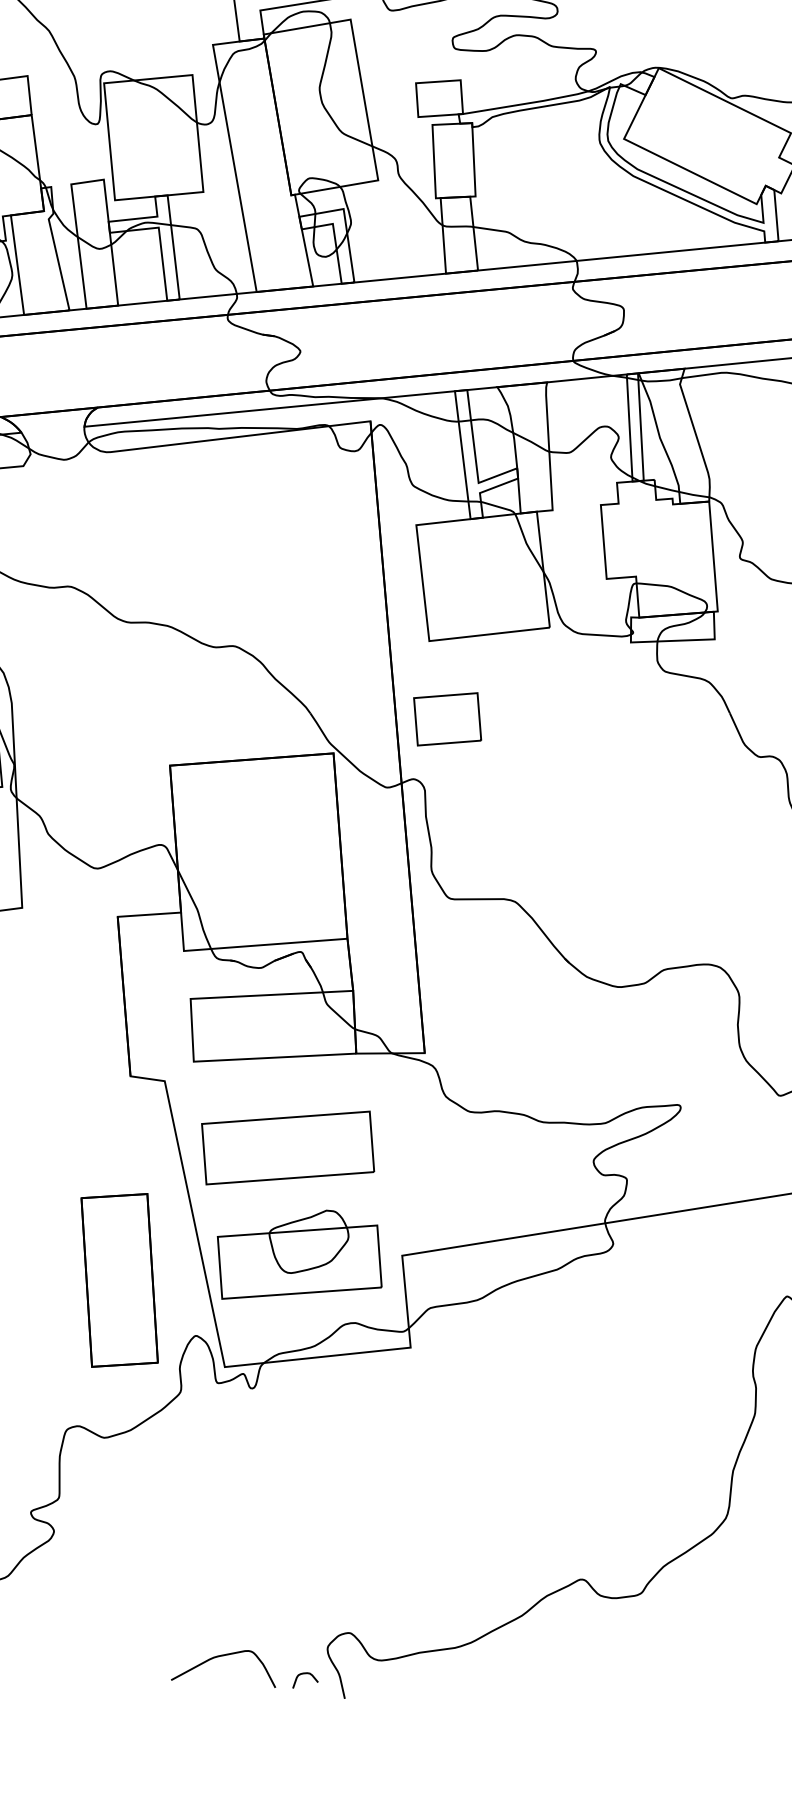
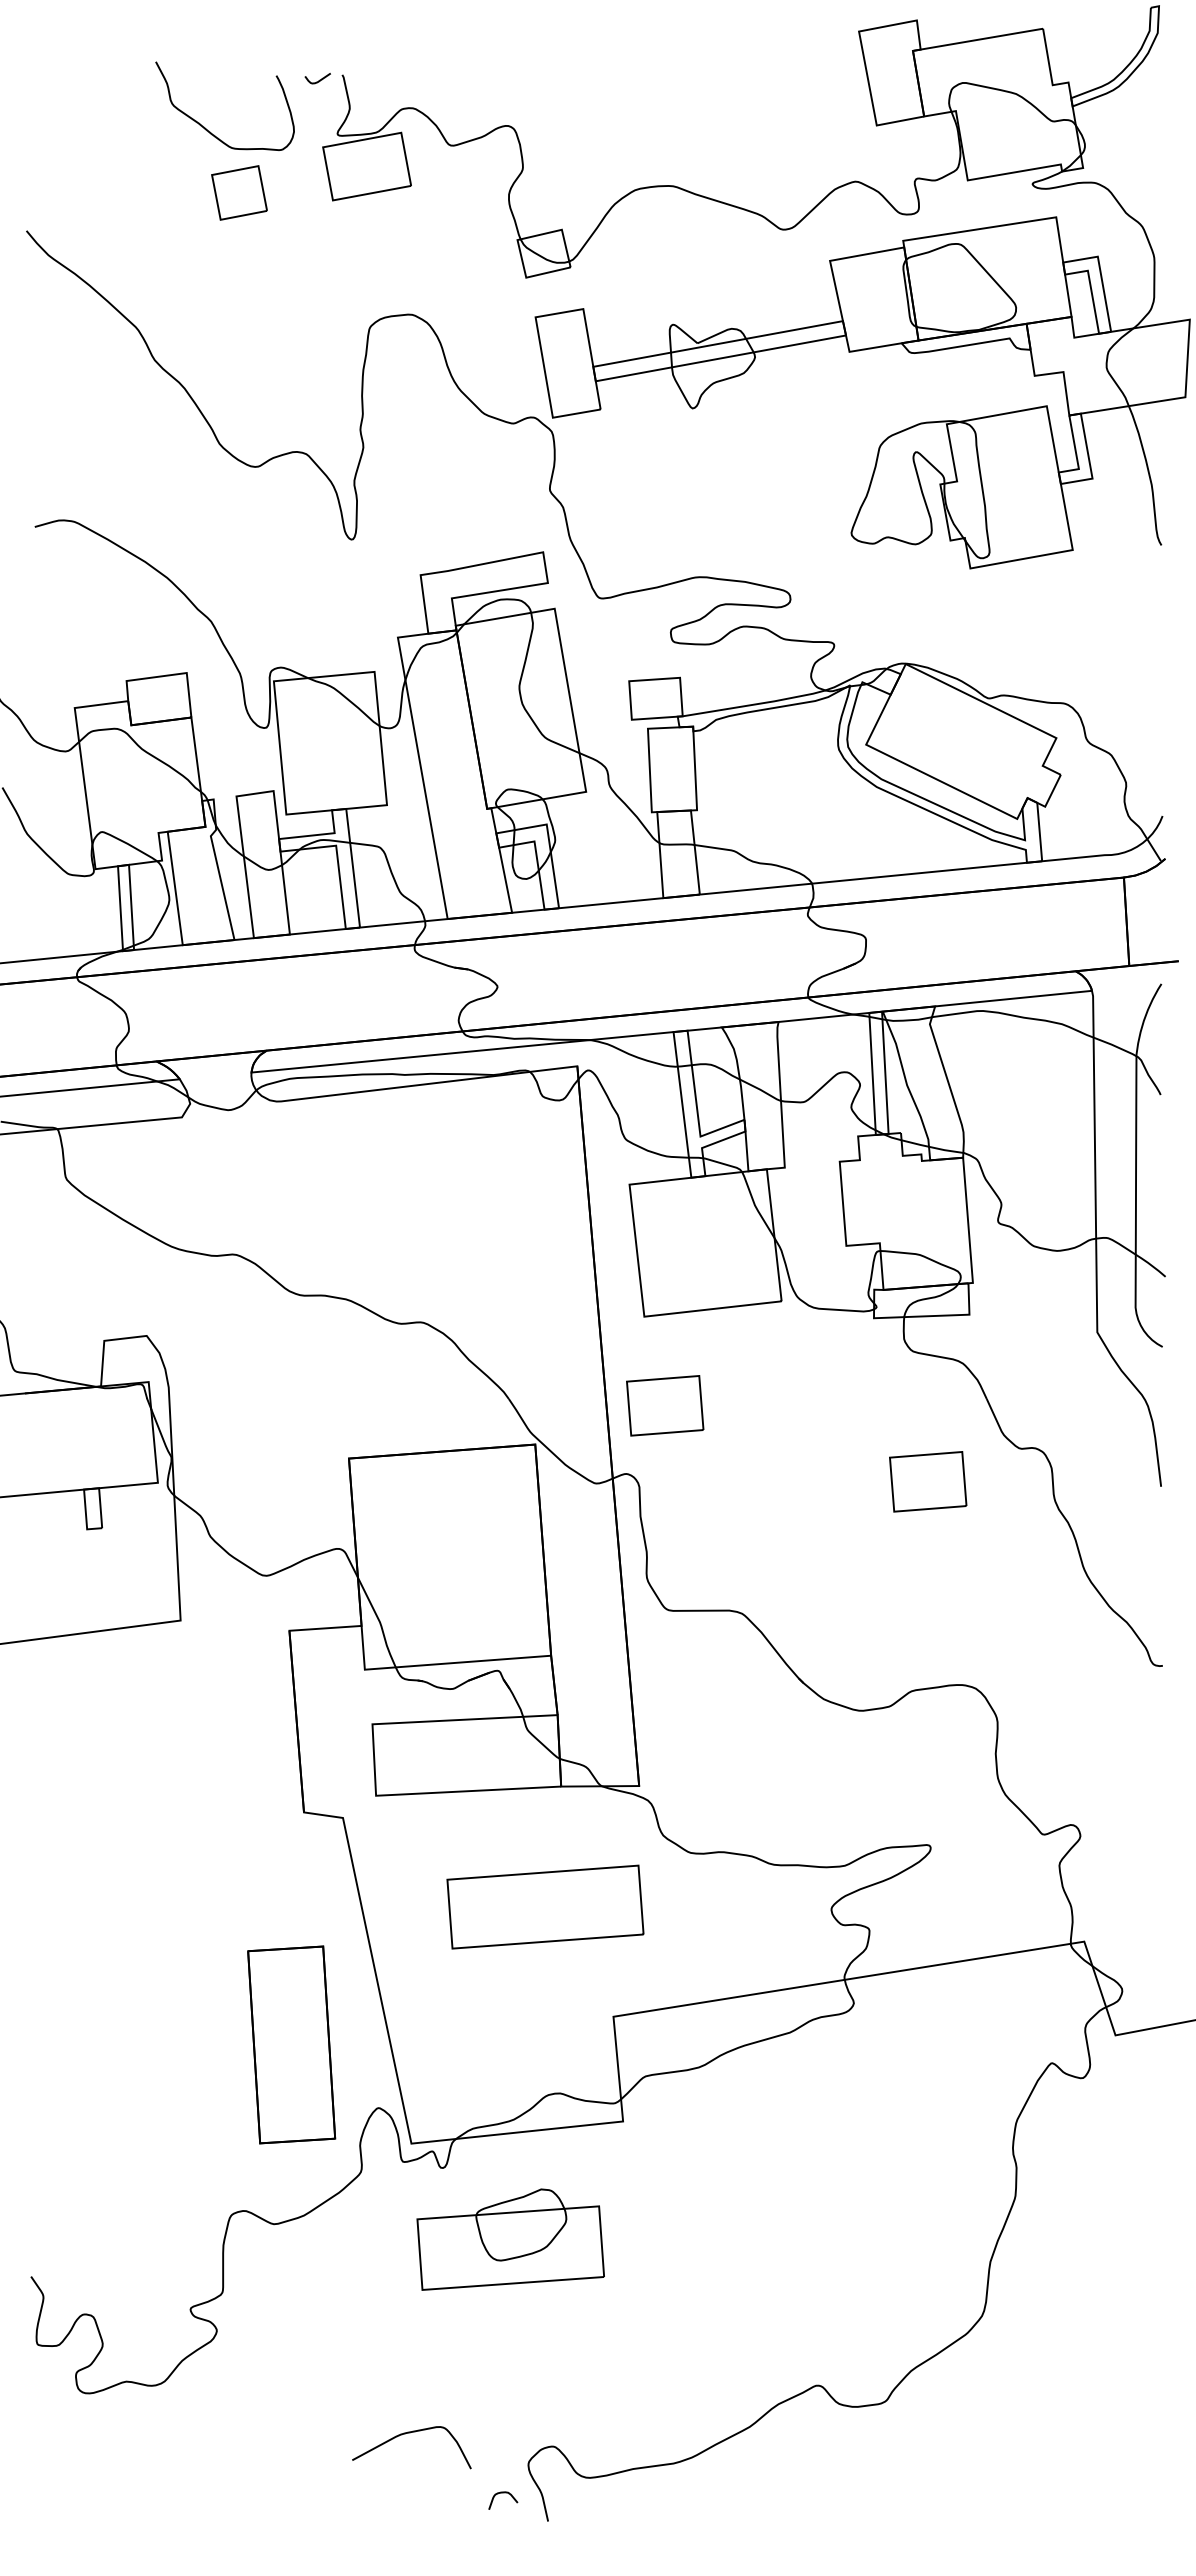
part: (678, 785) -> (928, 1481), added
part: (288, 1147) -> (545, 1906), moved
part: (299, 1254) -> (510, 2239), moved
curve: (222, 1656) -> (410, 2433), moved

